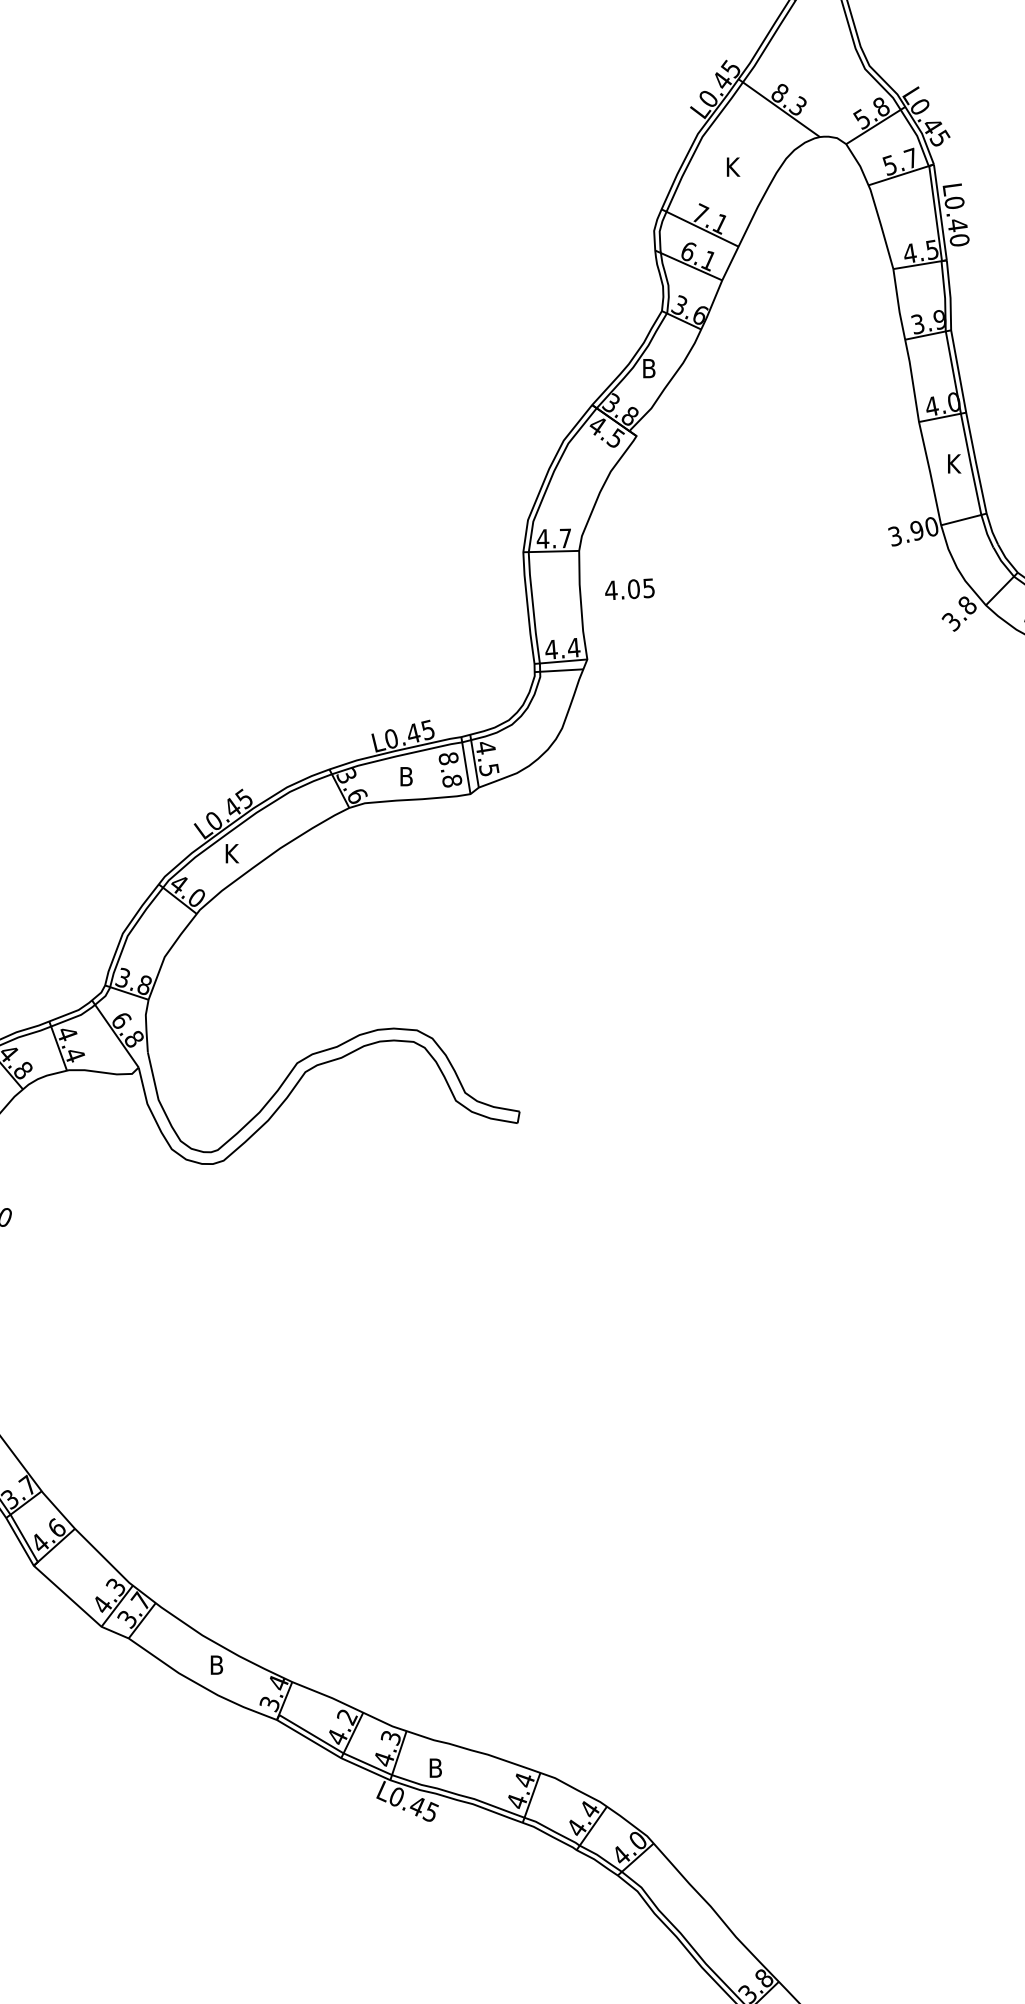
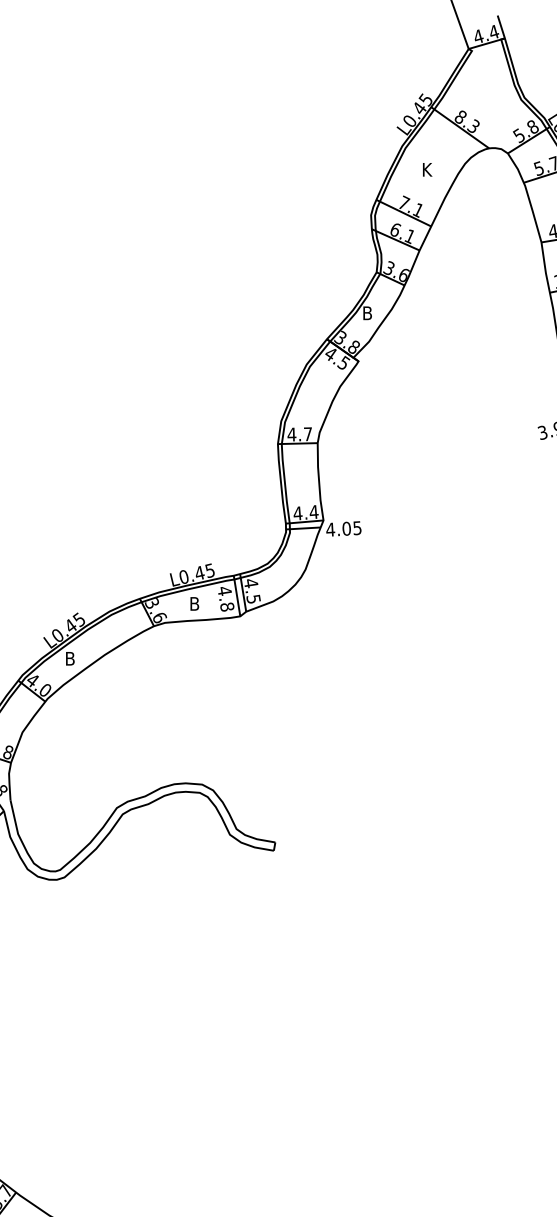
text: (629, 588) -> (343, 528), moved
text: (448, 758) -> (224, 590), 8.8 -> 4.8
text: (233, 853) -> (71, 658), K -> B

